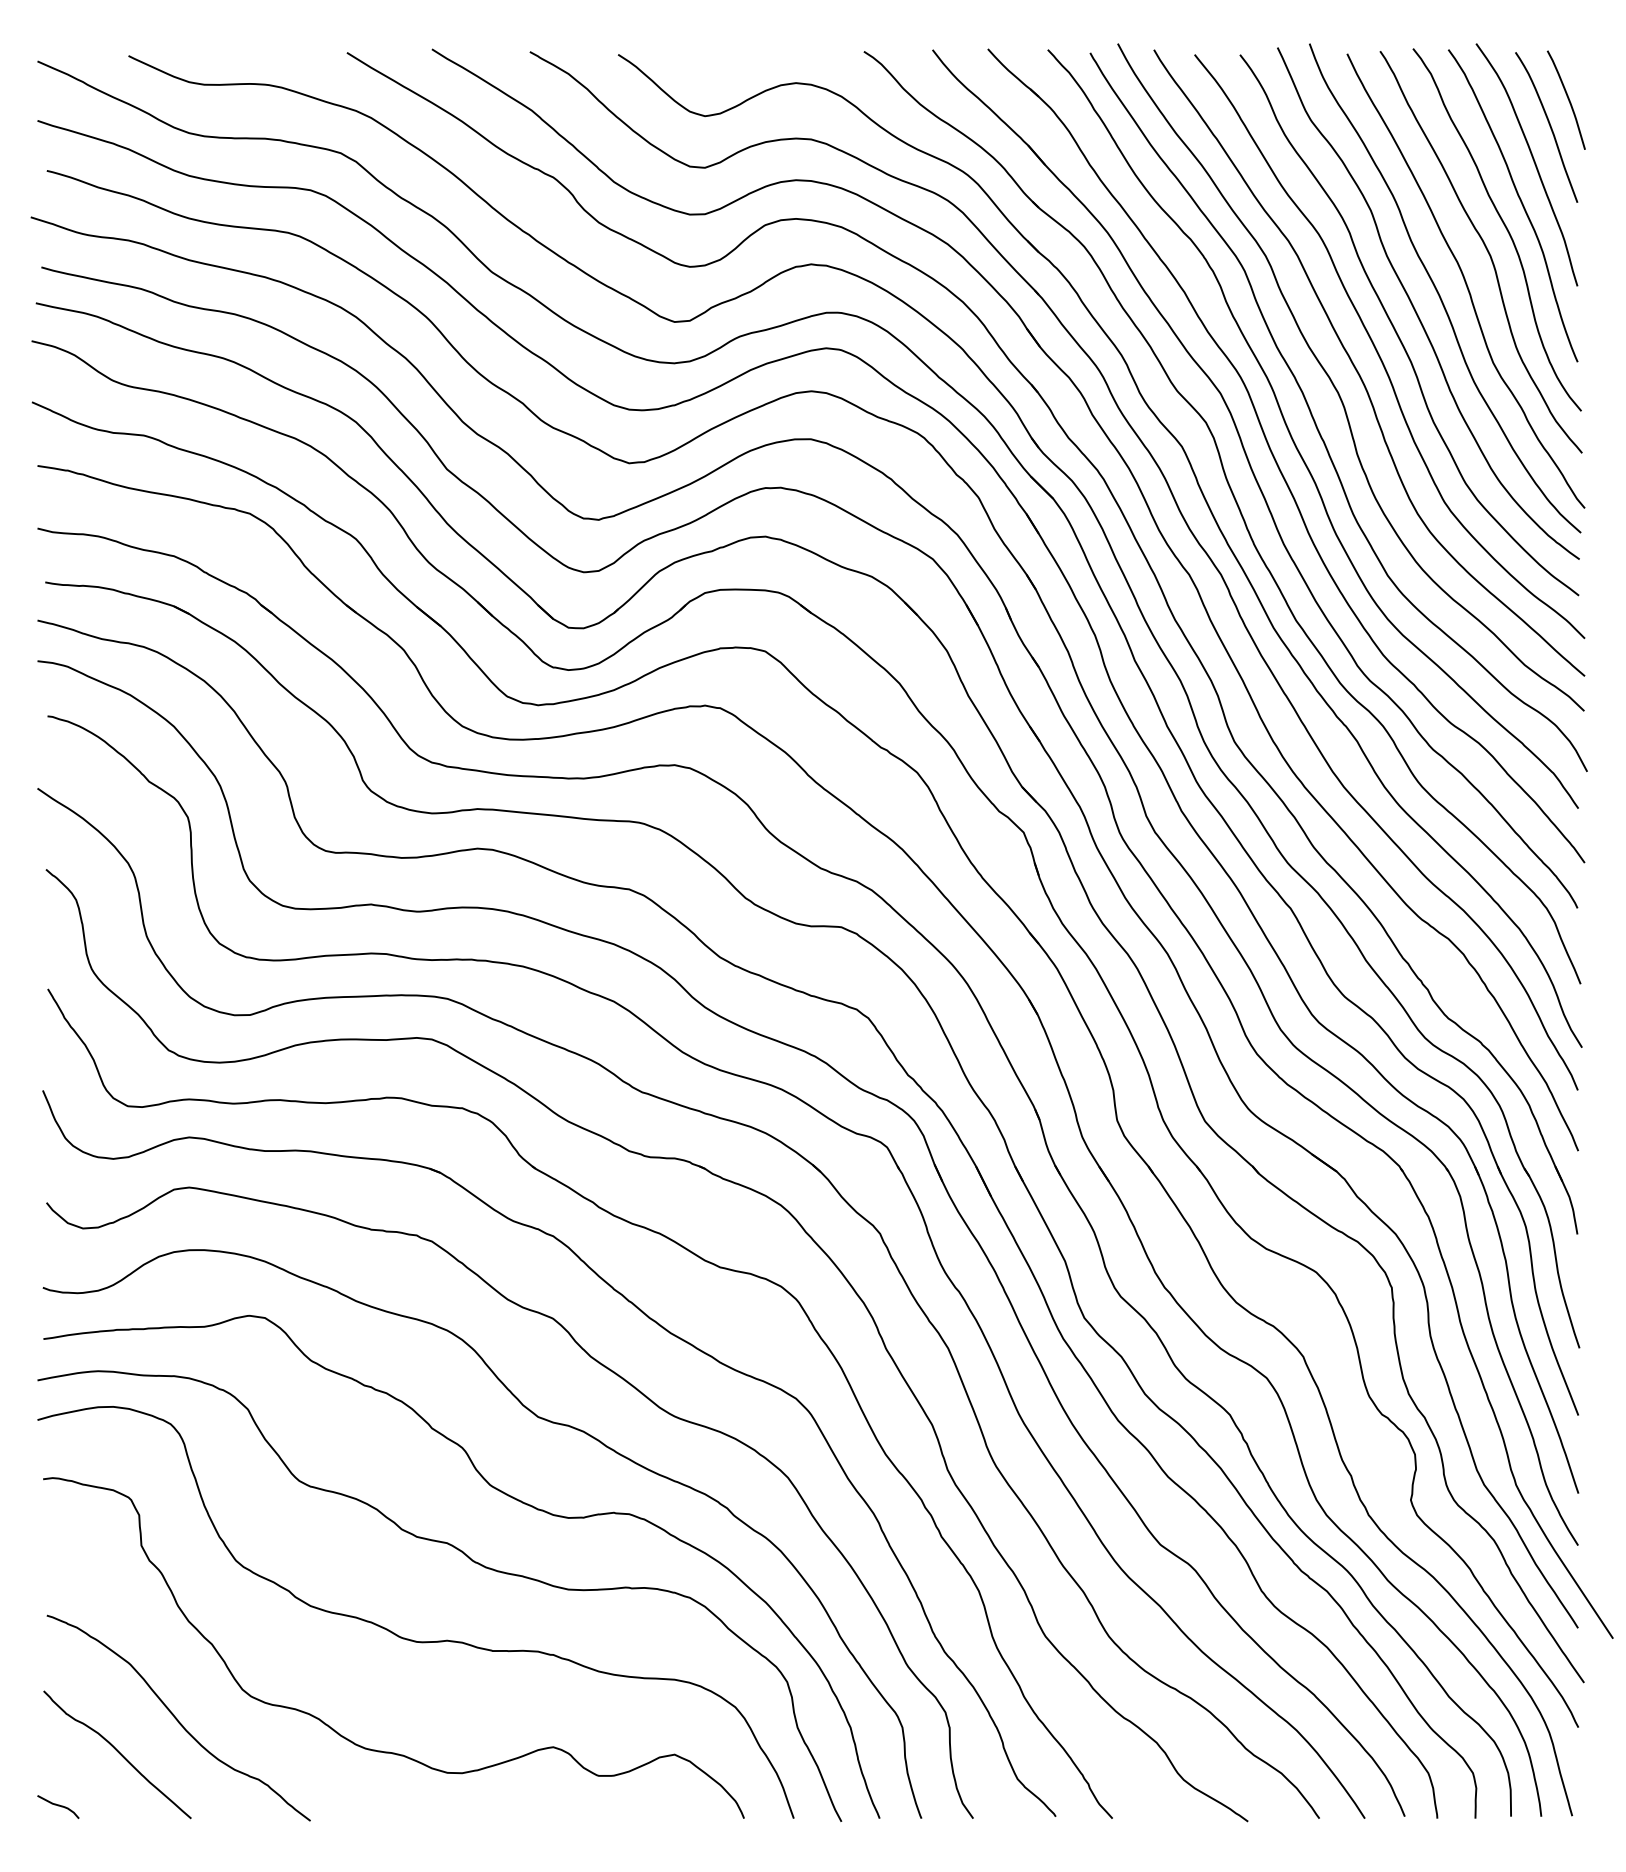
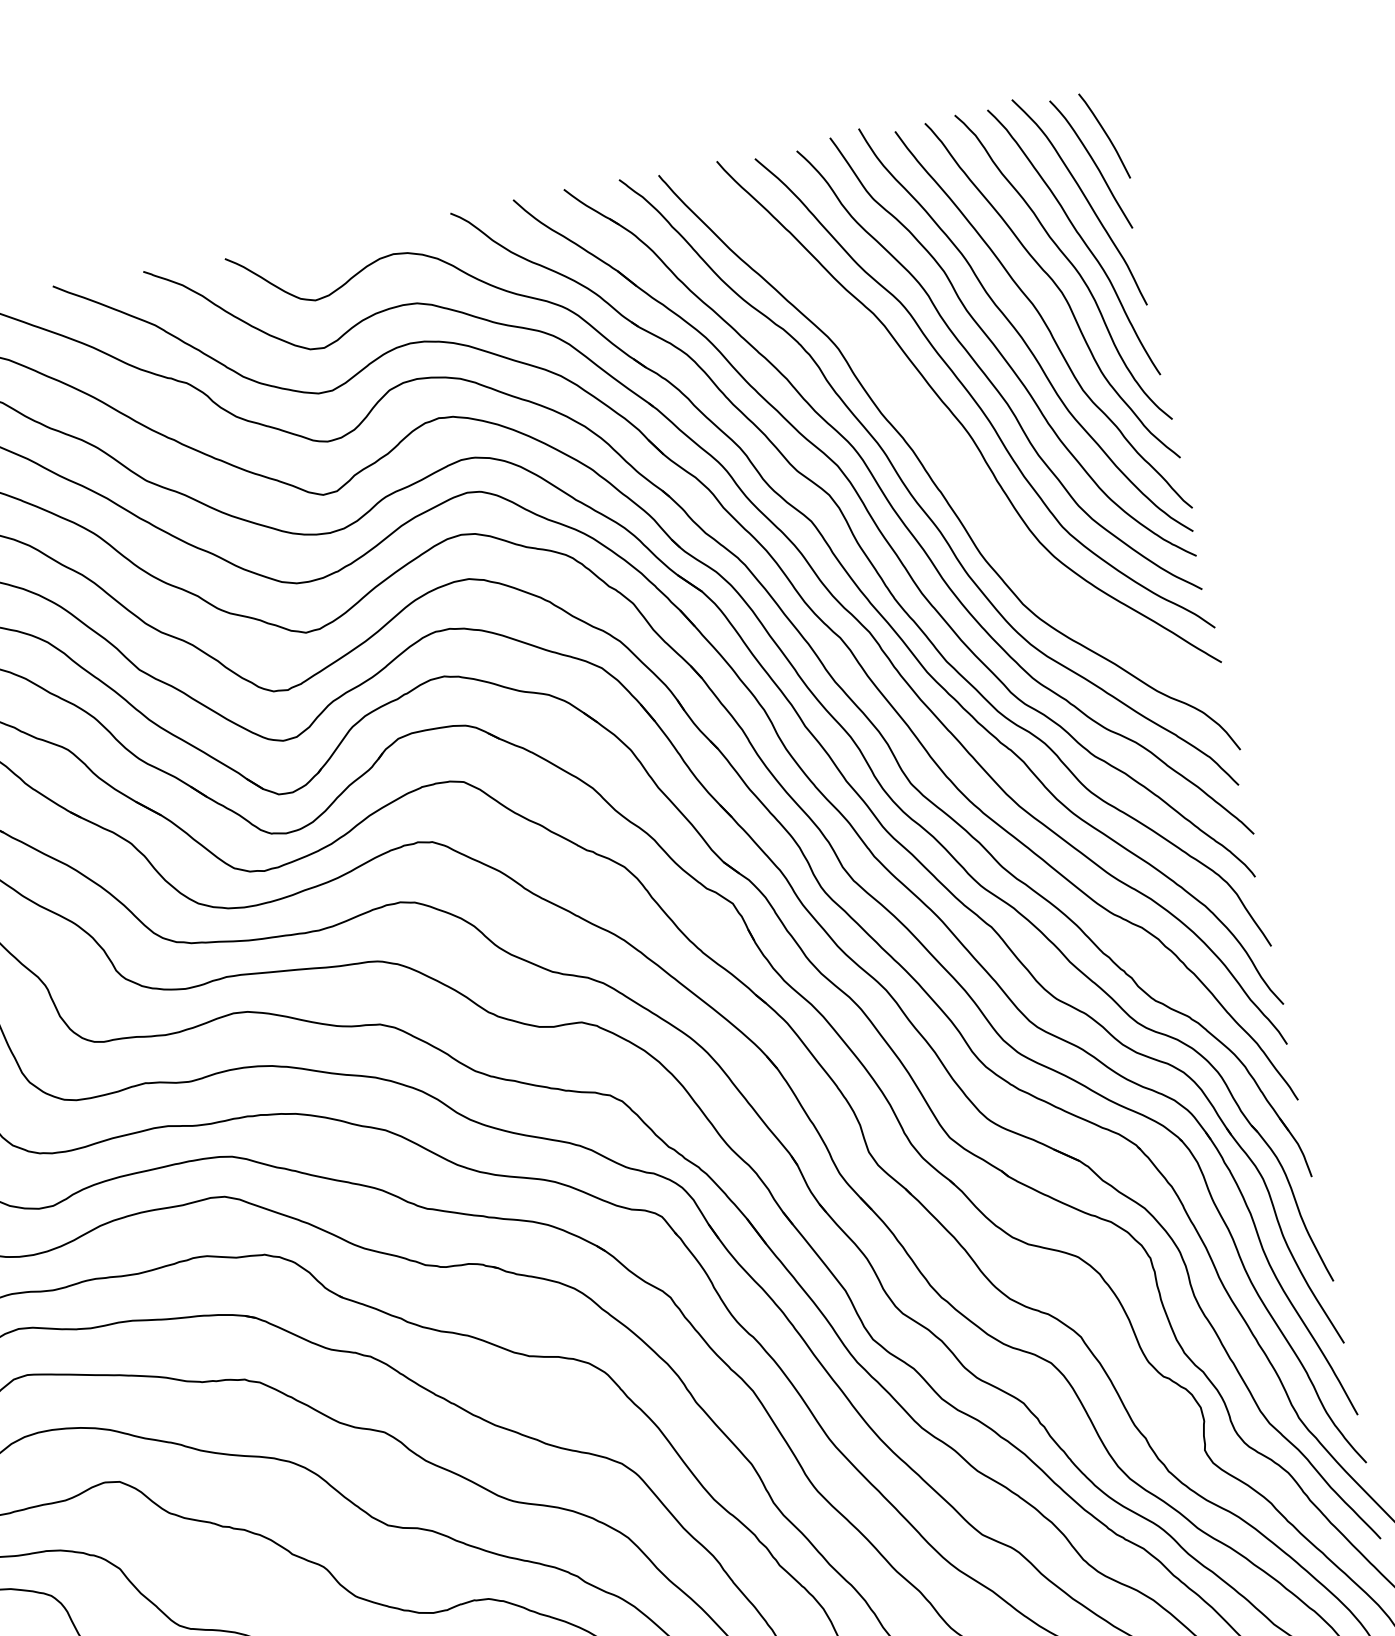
curve: (1334, 384) -> (940, 437), removed

